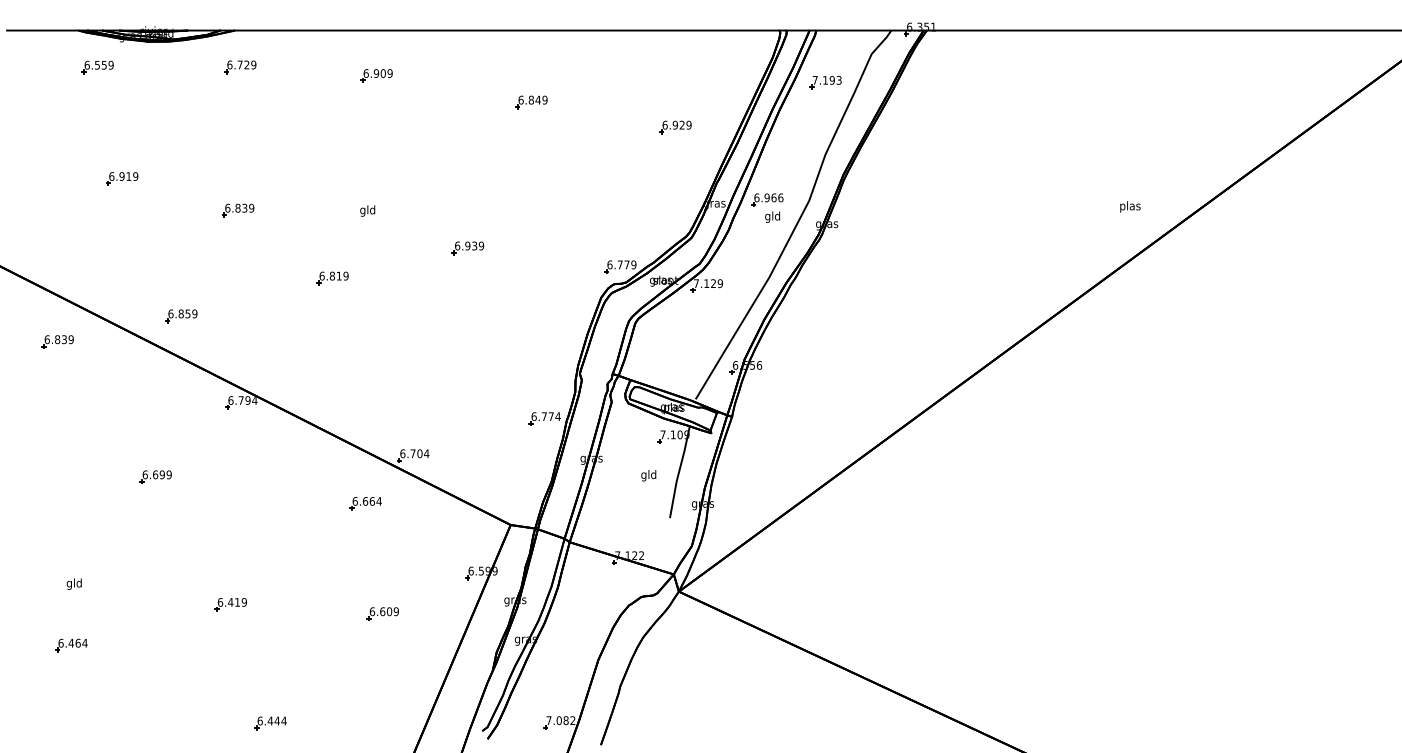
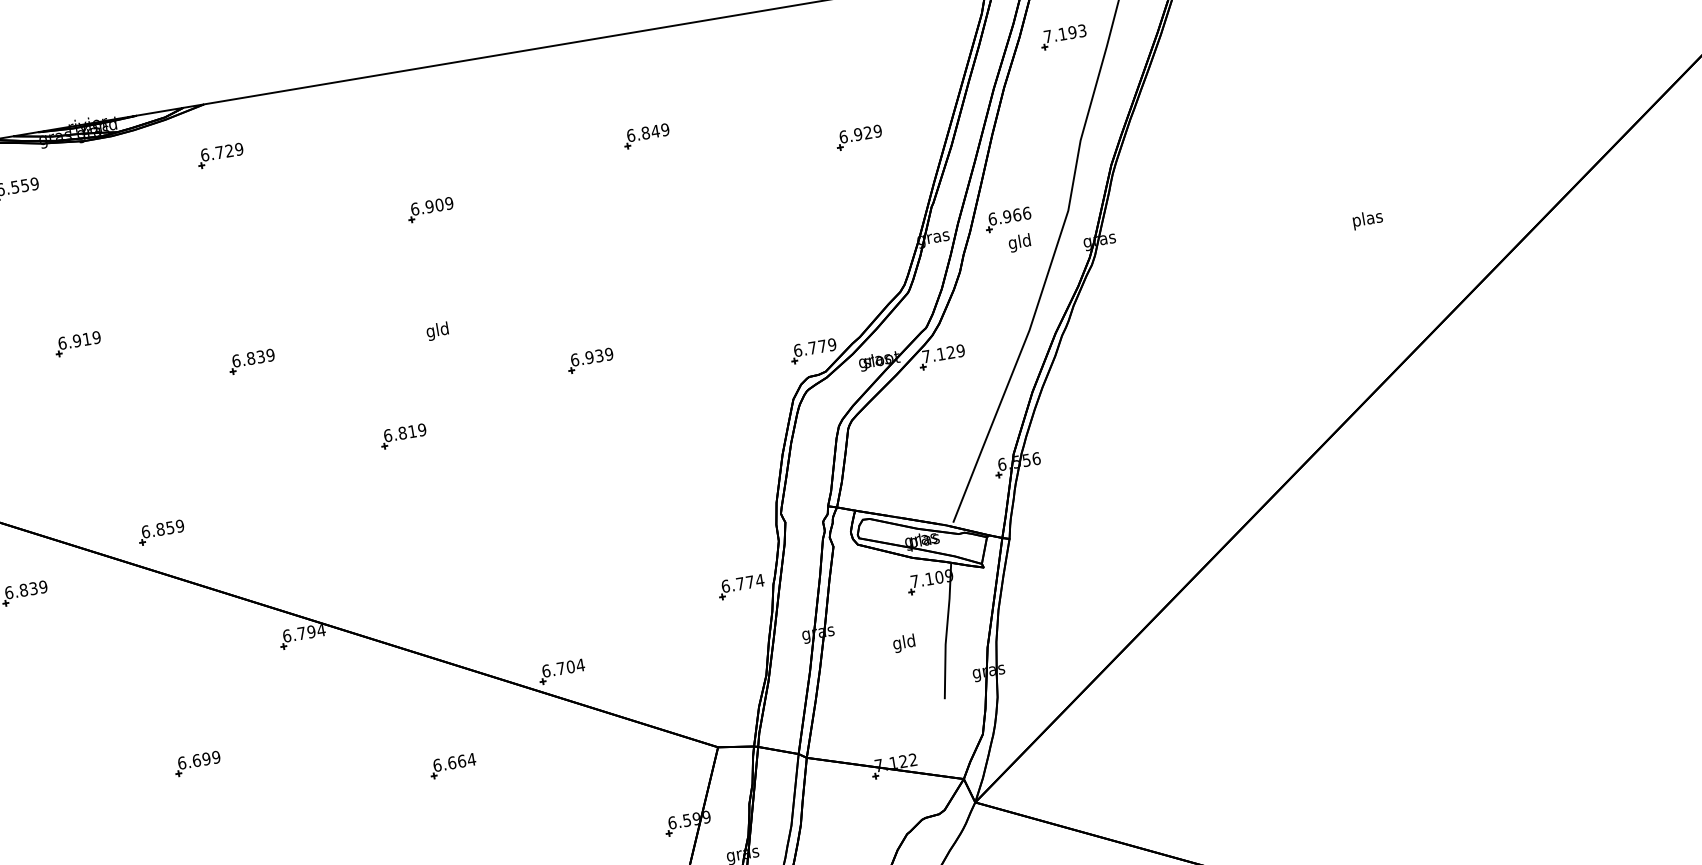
part: (376, 75) -> (430, 209), moved
text: (1130, 206) -> (1367, 219), moved
part: (181, 316) -> (161, 533), moved
part: (365, 503) -> (452, 765), moved

